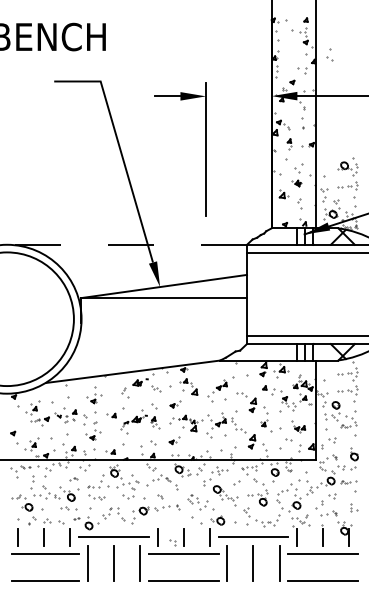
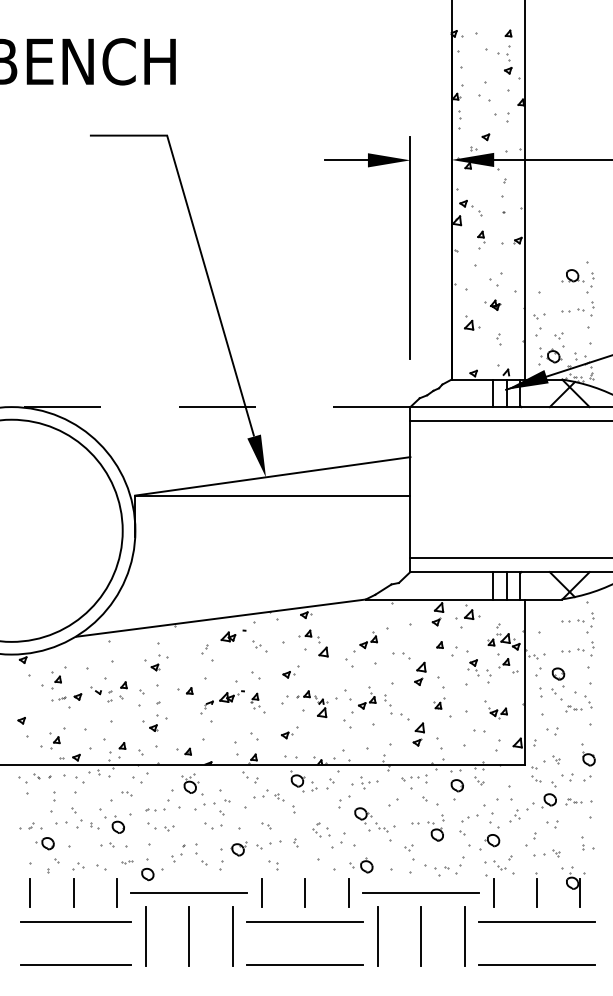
part: (329, 54) -> (484, 90), moved
part: (205, 149) -> (409, 248), moved
part: (300, 204) -> (499, 340), size x0.62
part: (73, 479) -> (121, 797), size x1.67
part: (172, 542) -> (273, 865), moved

